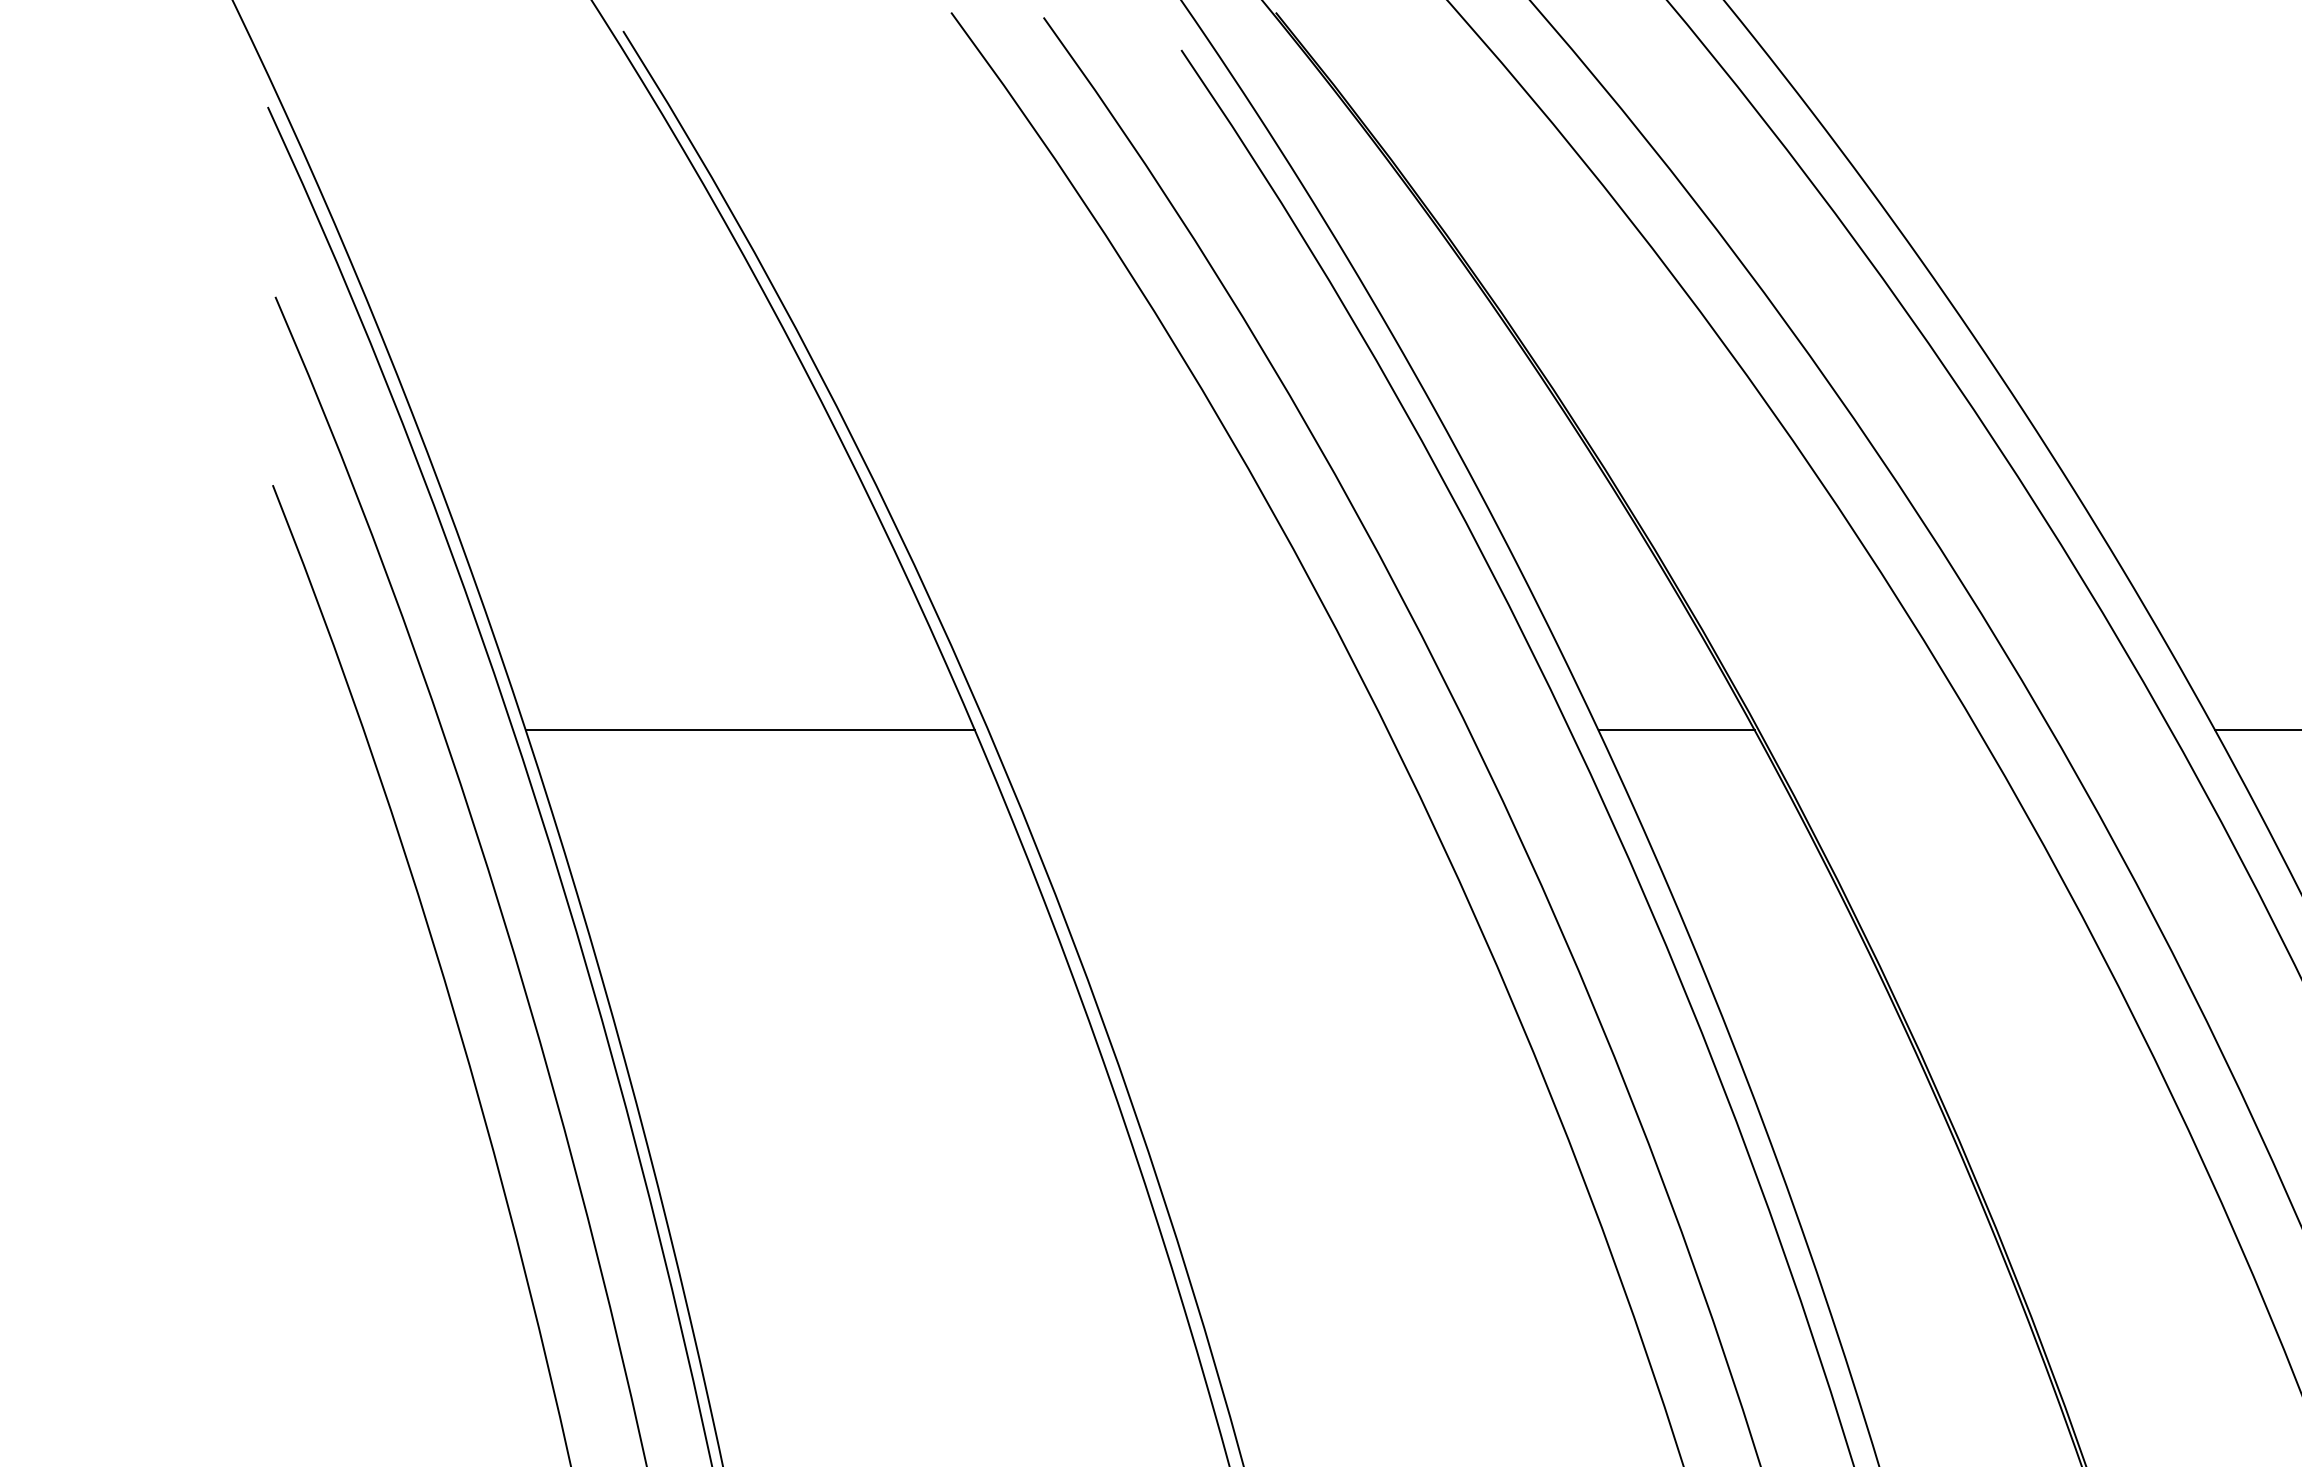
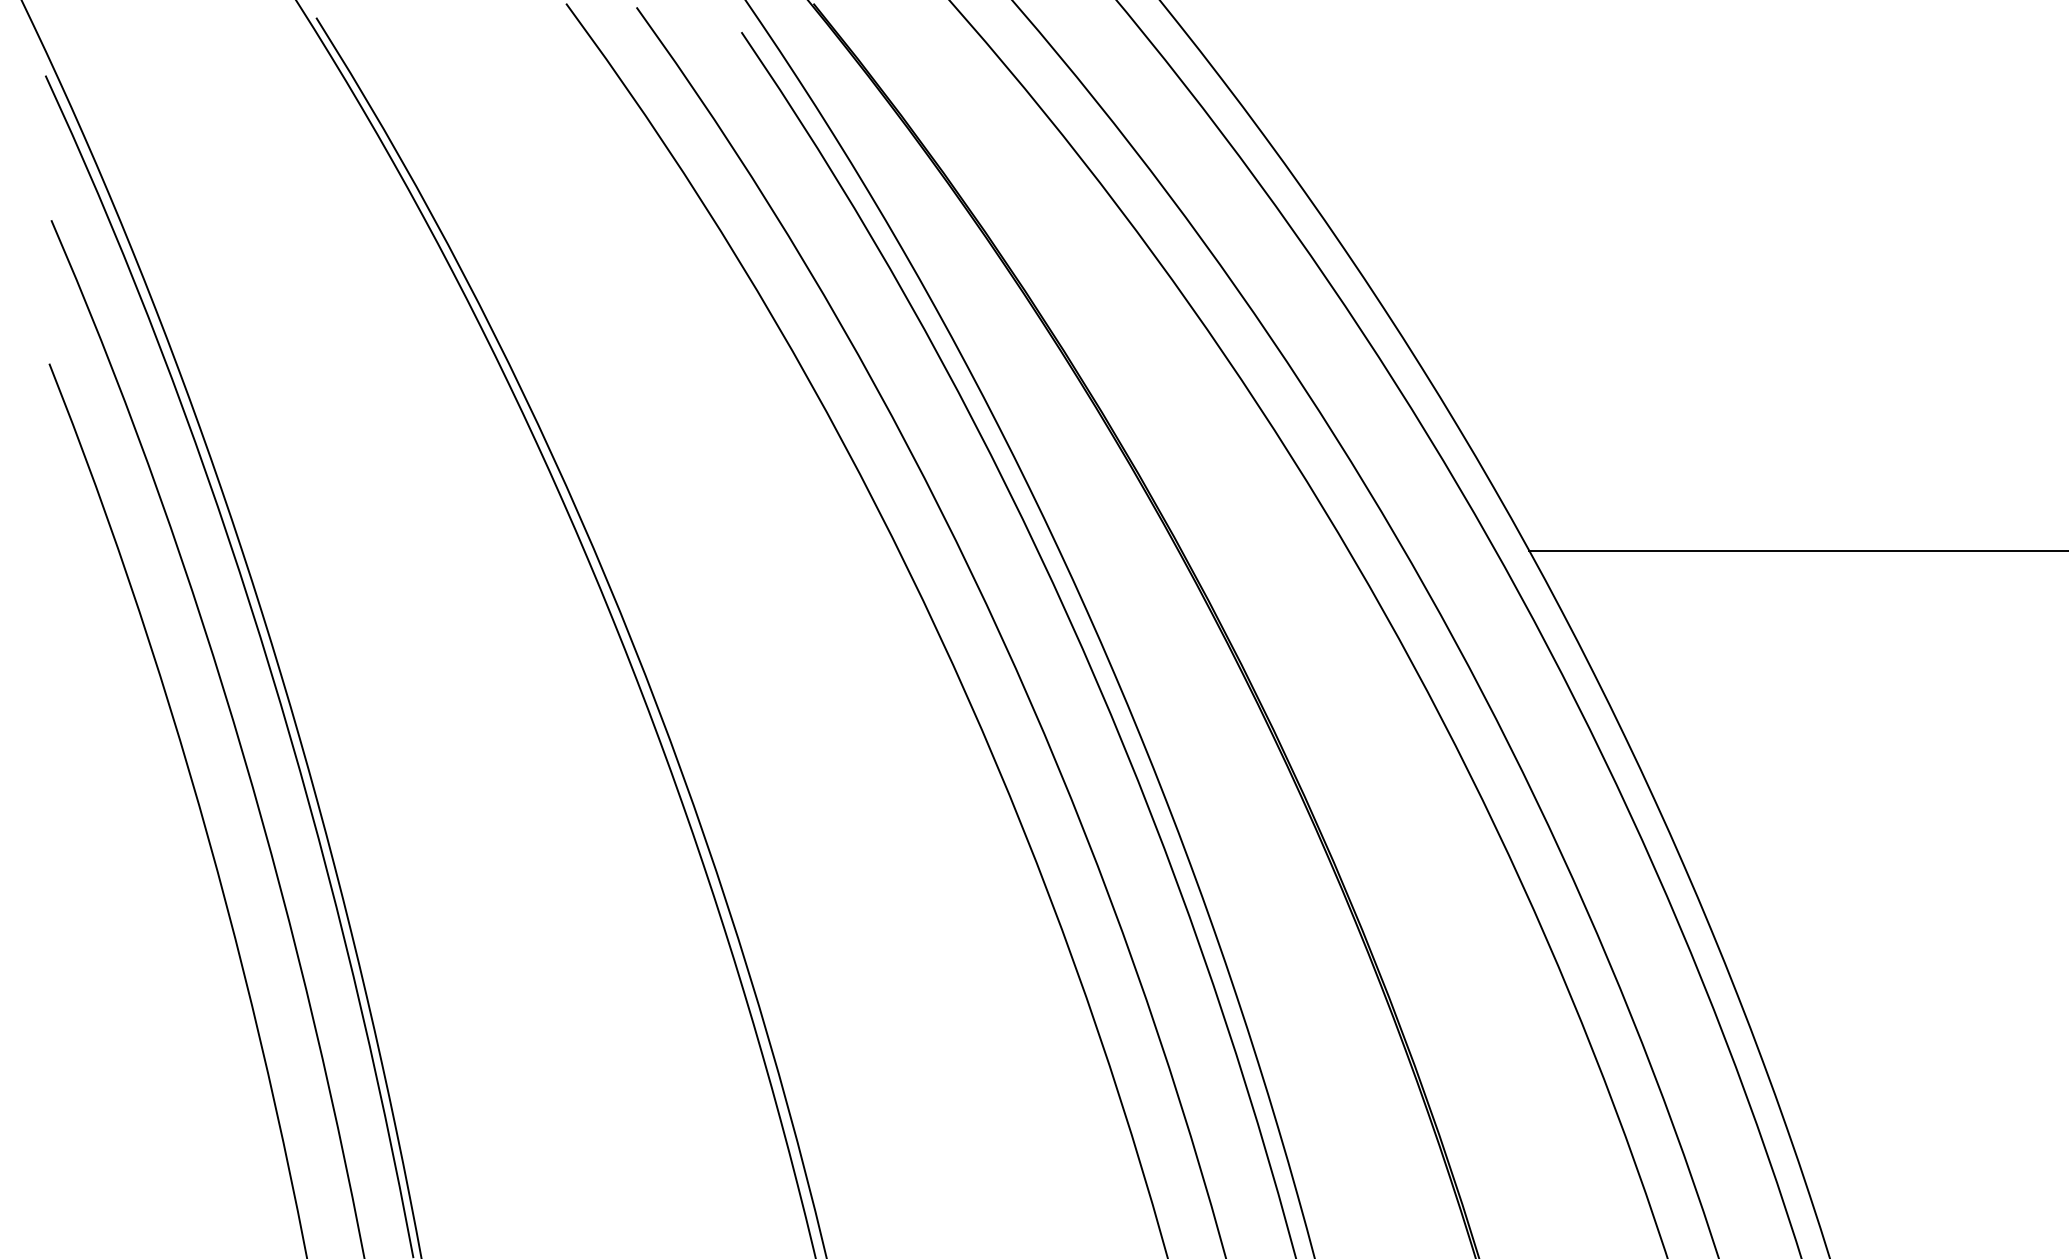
line: (750, 730) -> (413, 550), removed
line: (1676, 730) -> (1118, 550), removed

